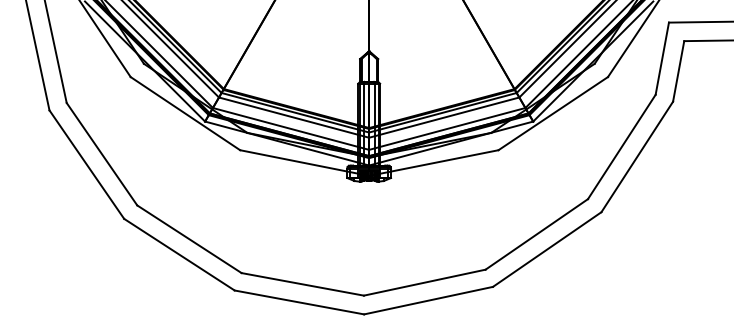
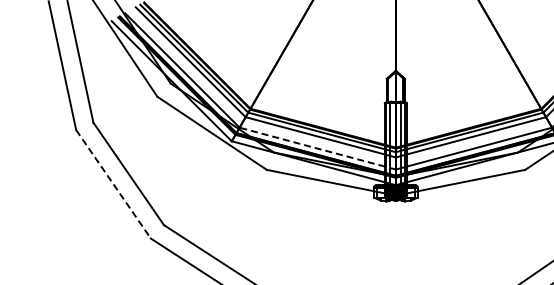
line: (291, 128) -> (318, 148), solid -> dashed
line: (86, 164) -> (113, 184), solid -> dashed

